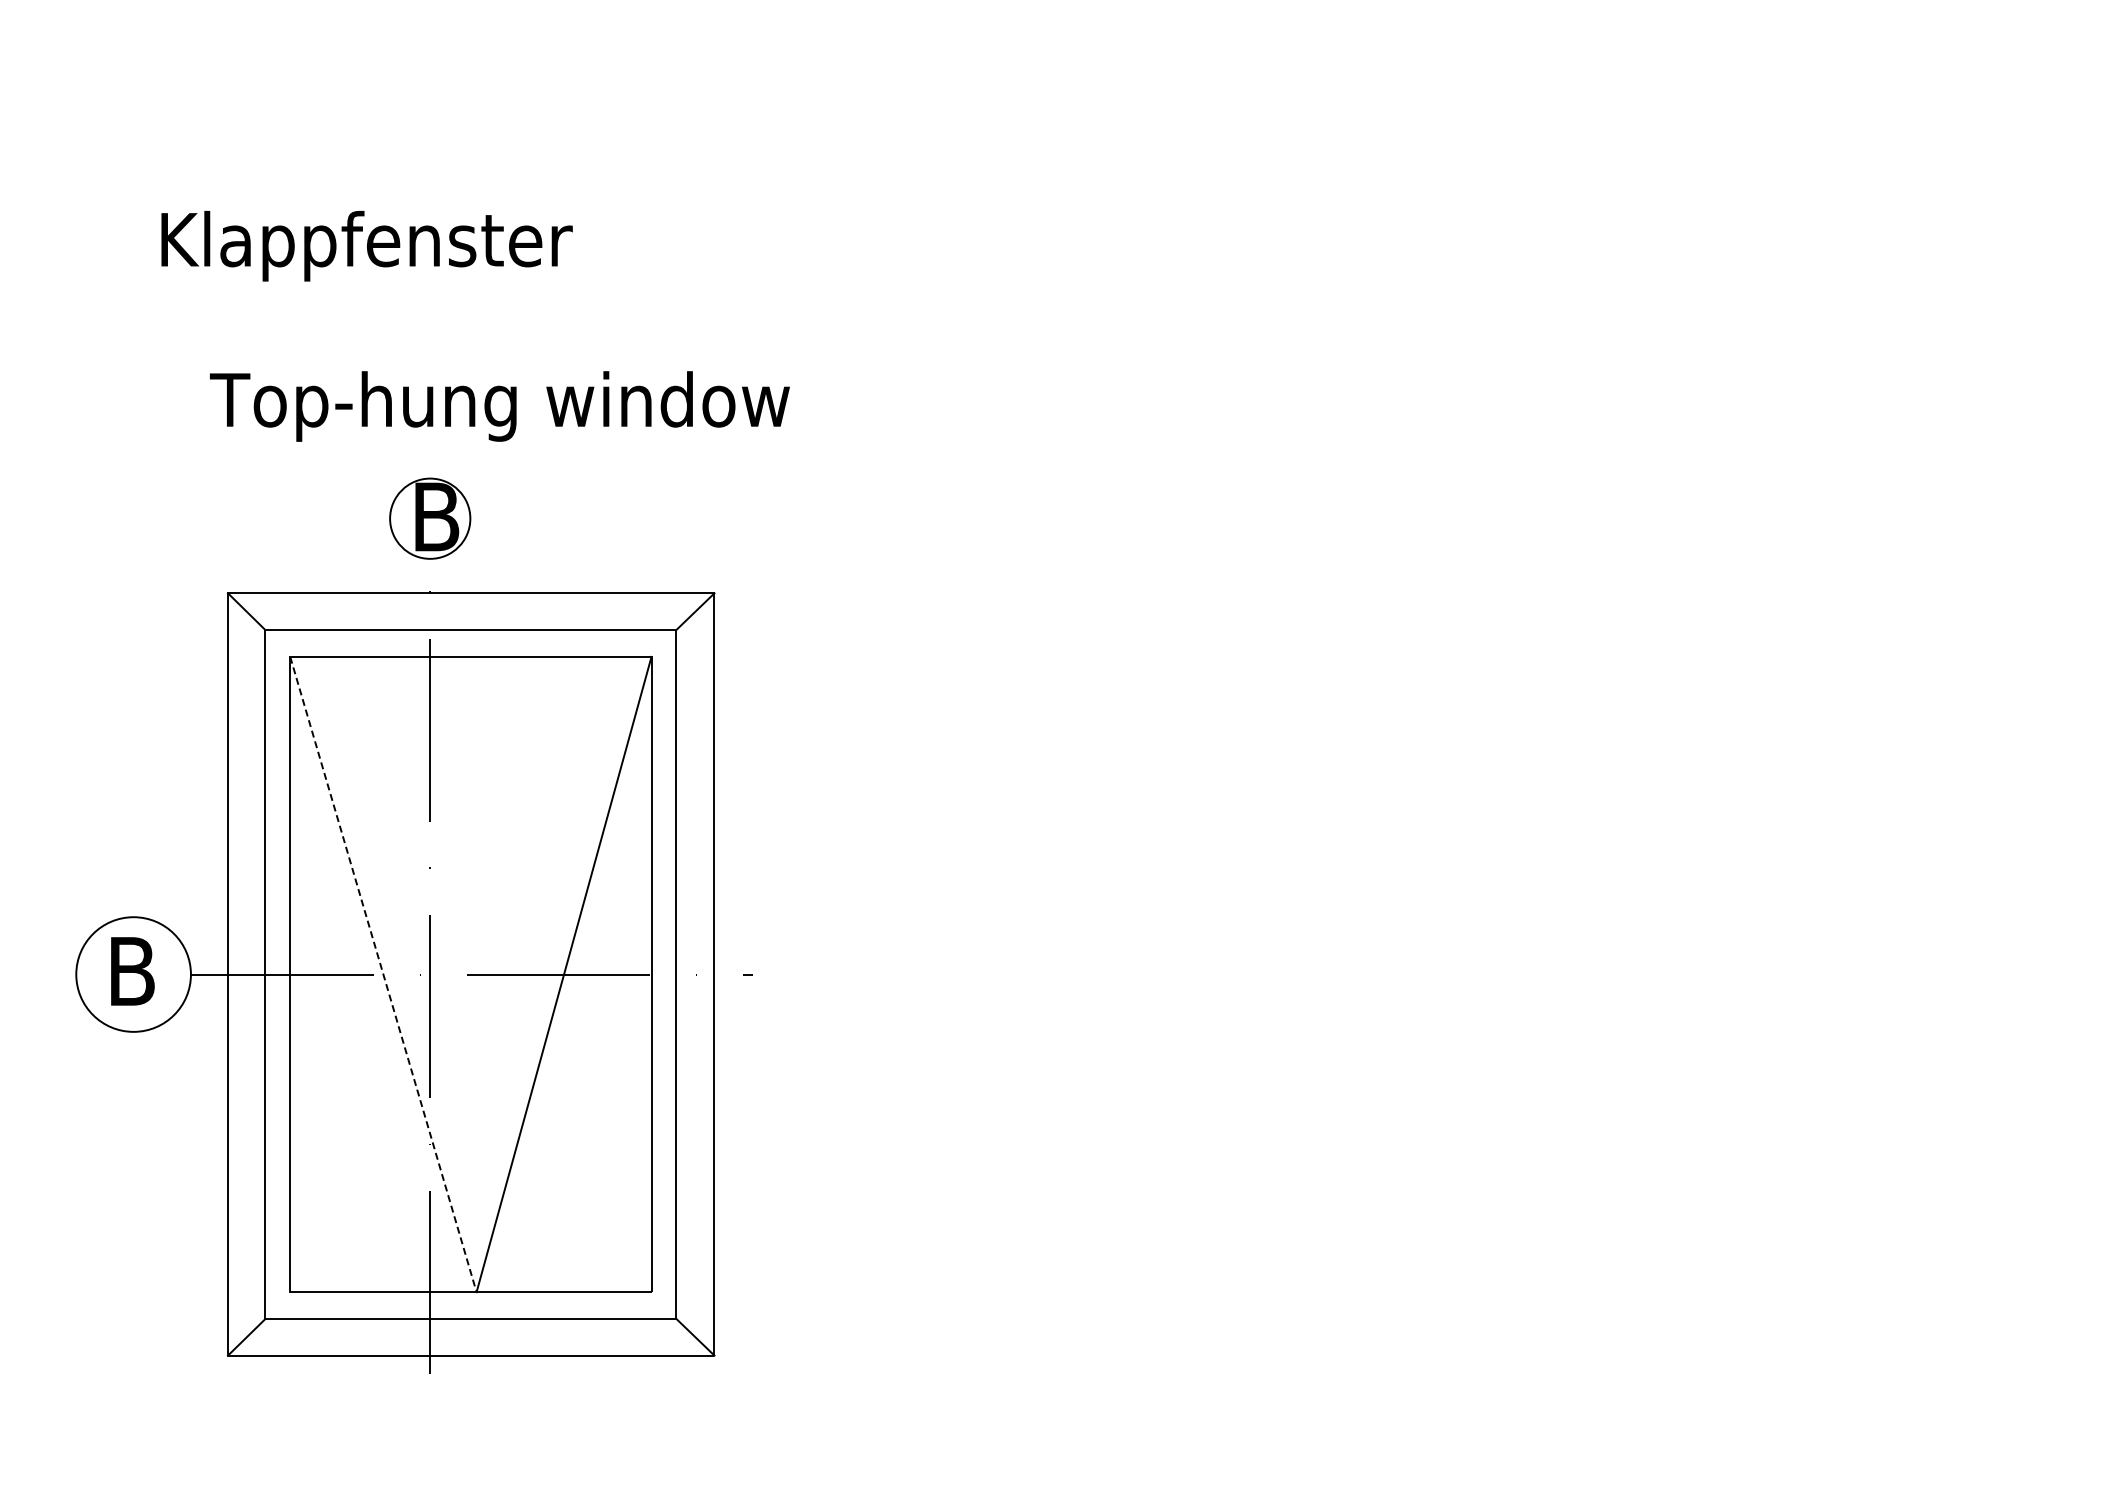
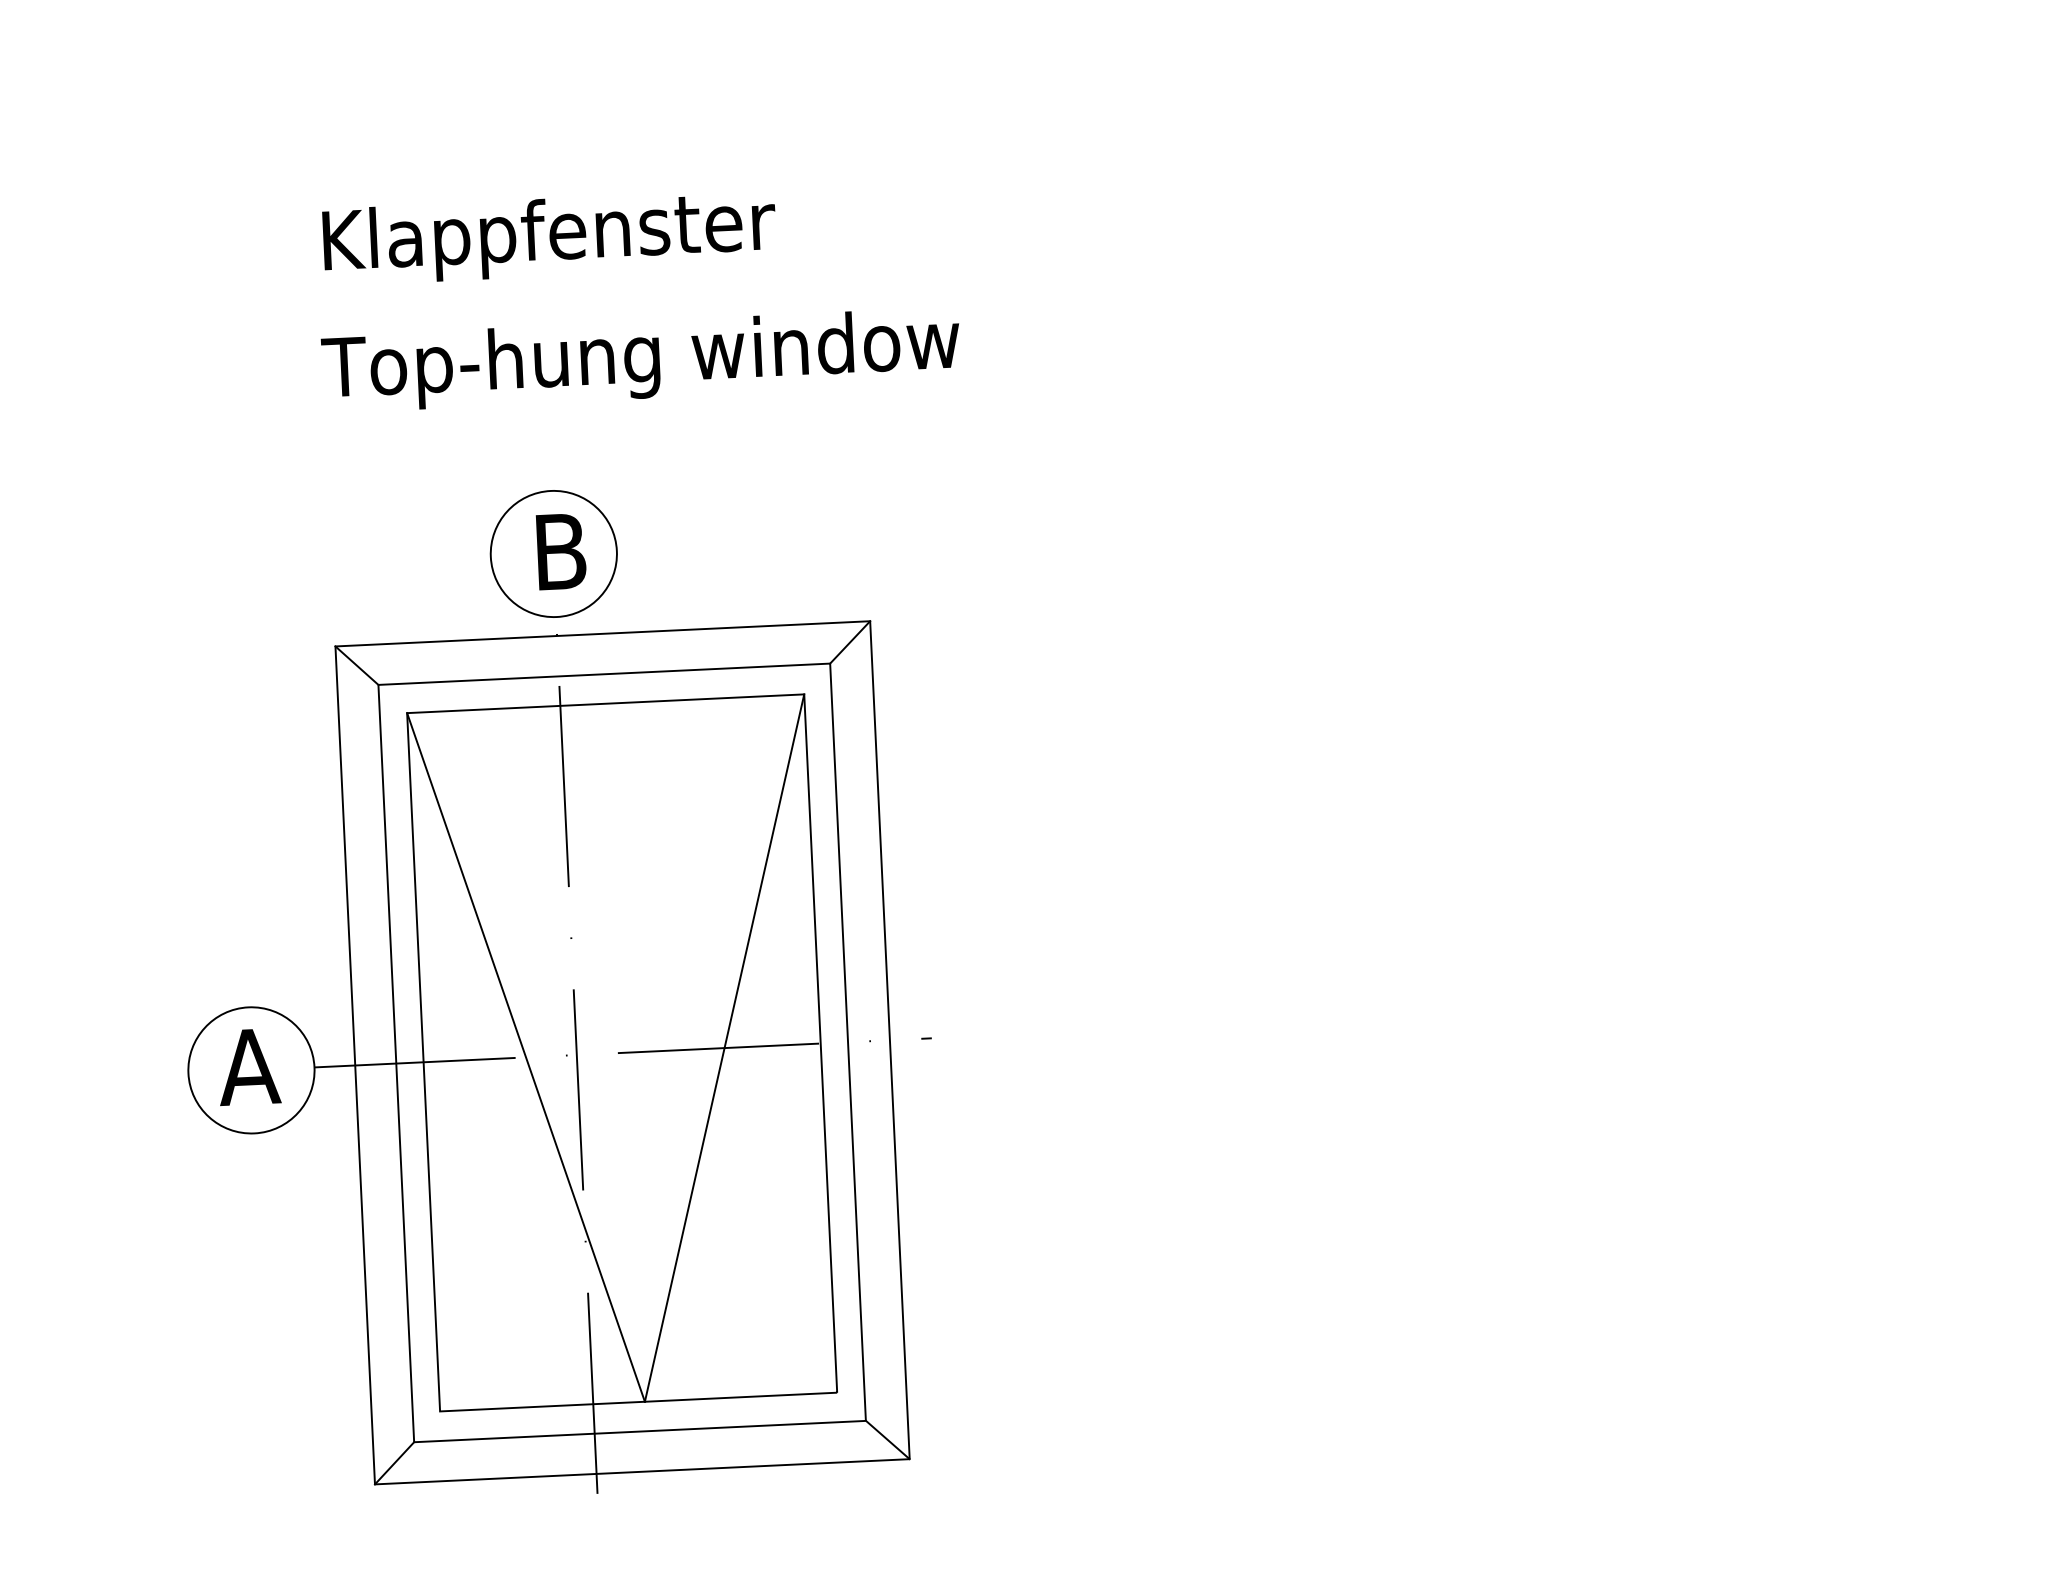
text: (366, 246) -> (549, 237), moved
text: (499, 406) -> (640, 360), moved
circle: (429, 518) -> (553, 553), size x1.43
text: (131, 971) -> (248, 1067), B -> A
line: (383, 975) -> (526, 1058), dashed -> solid

